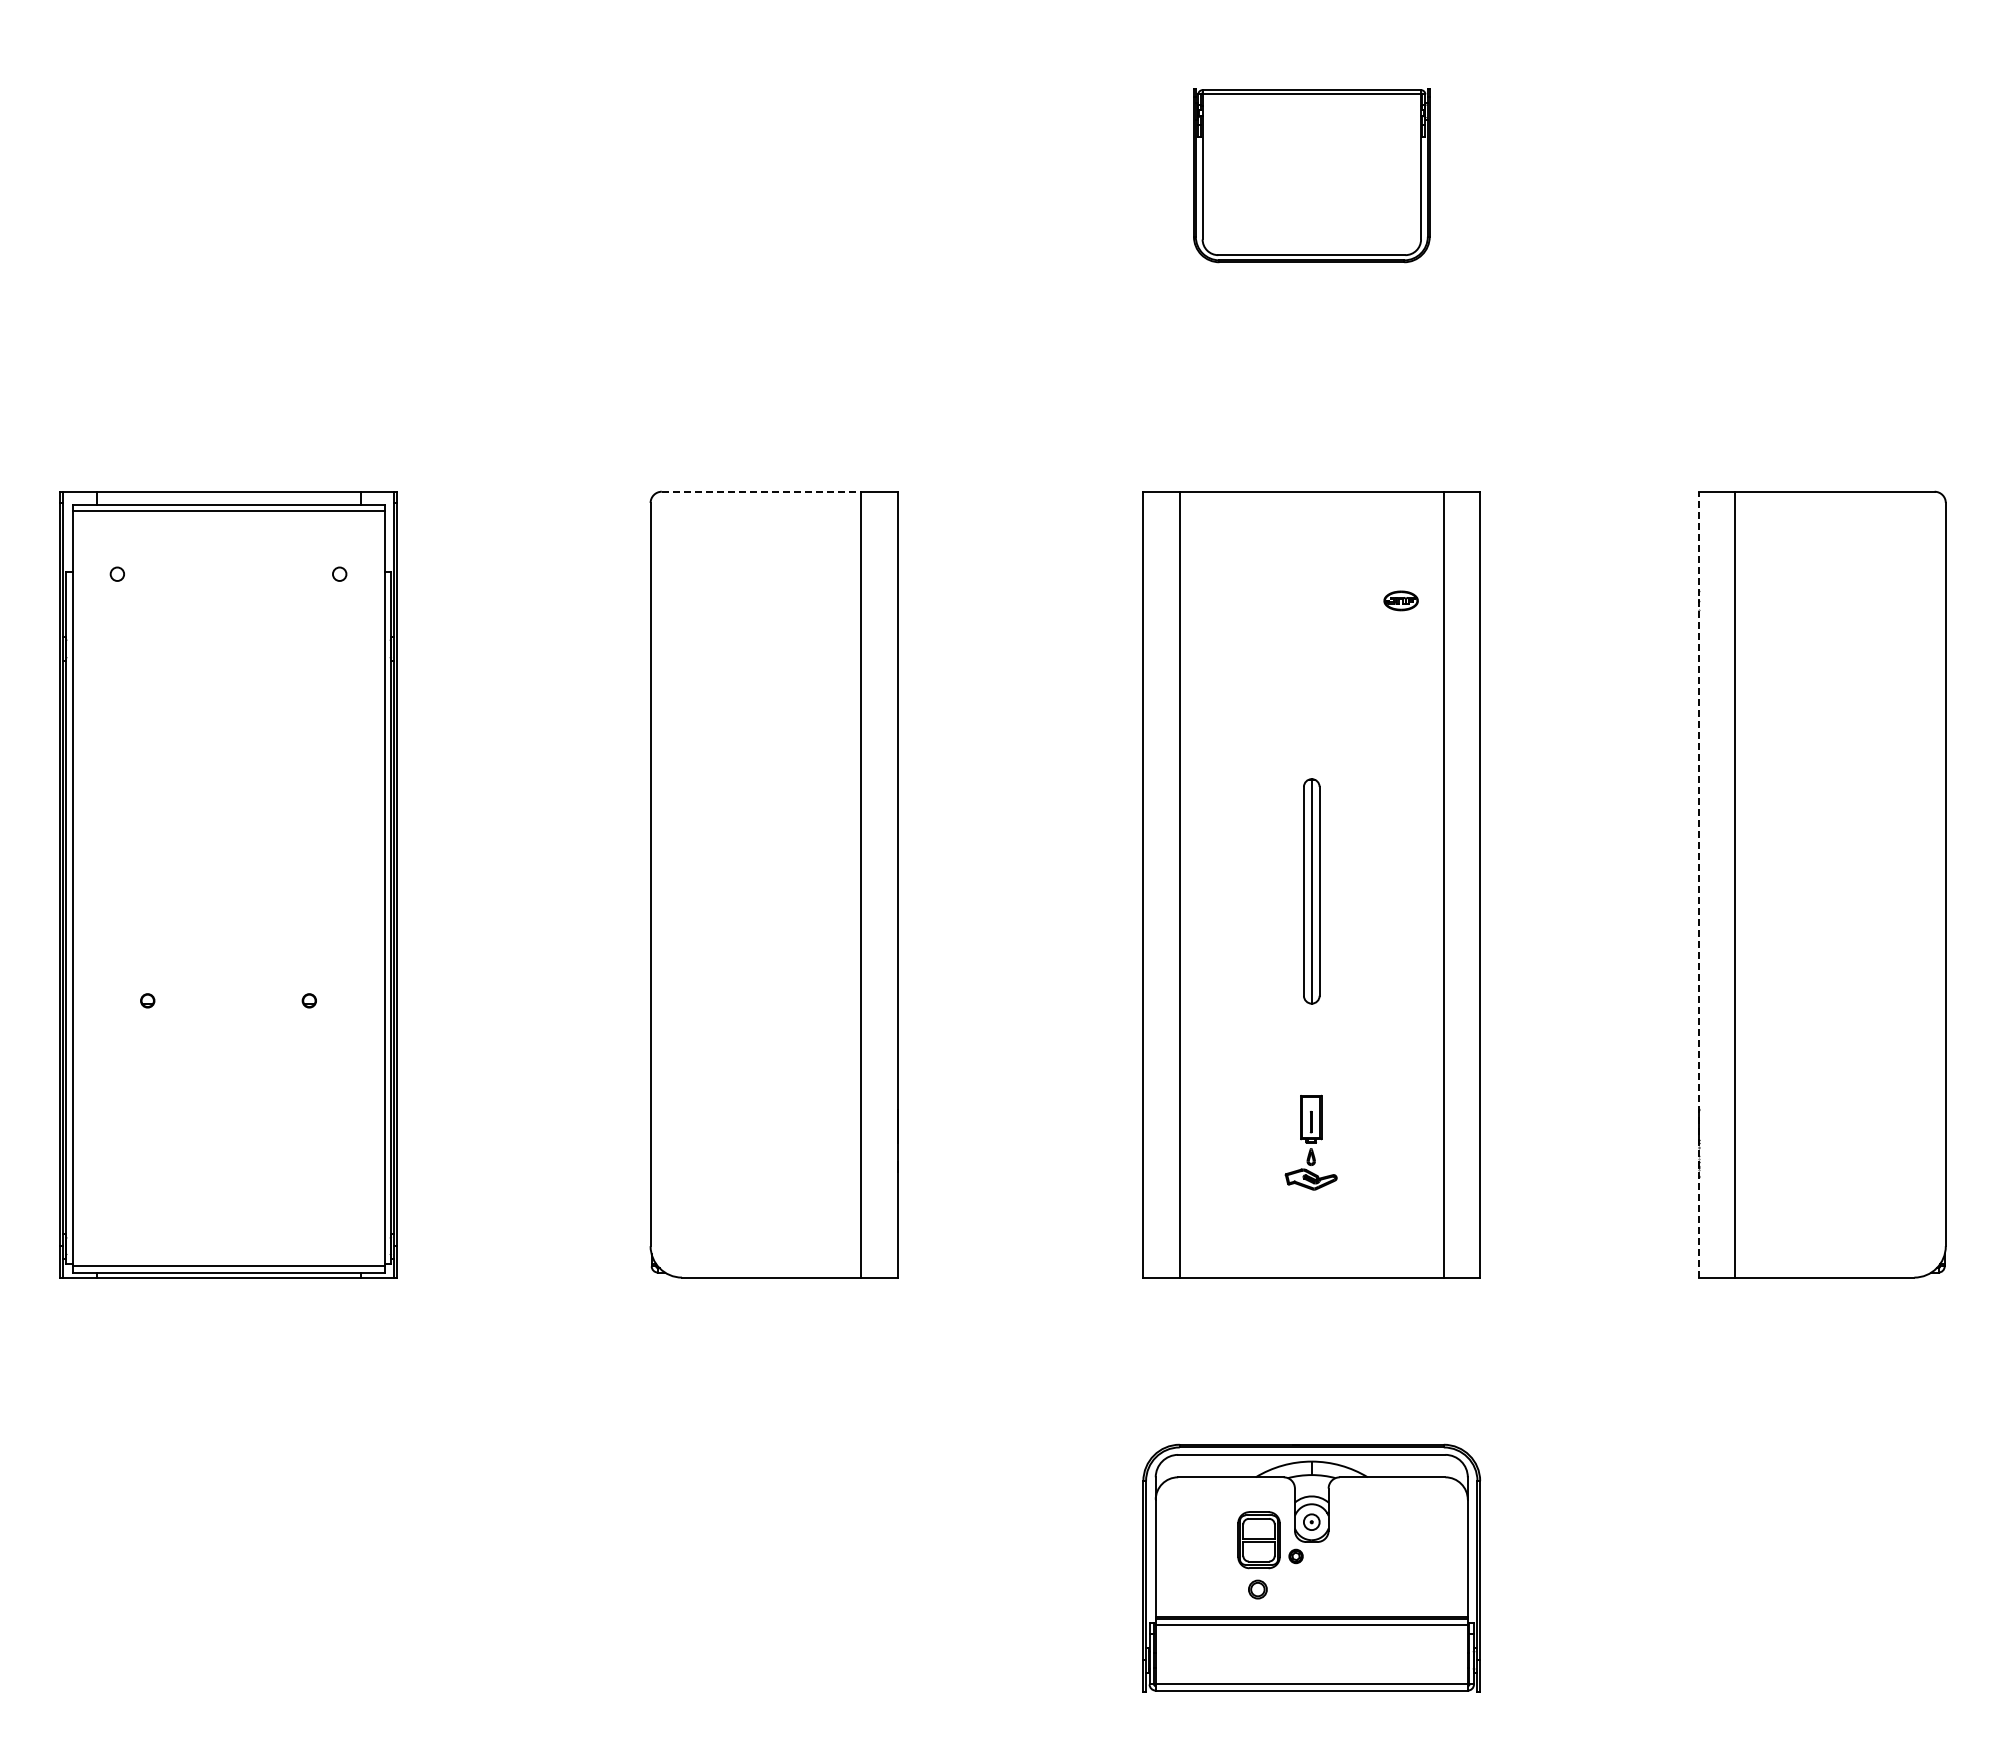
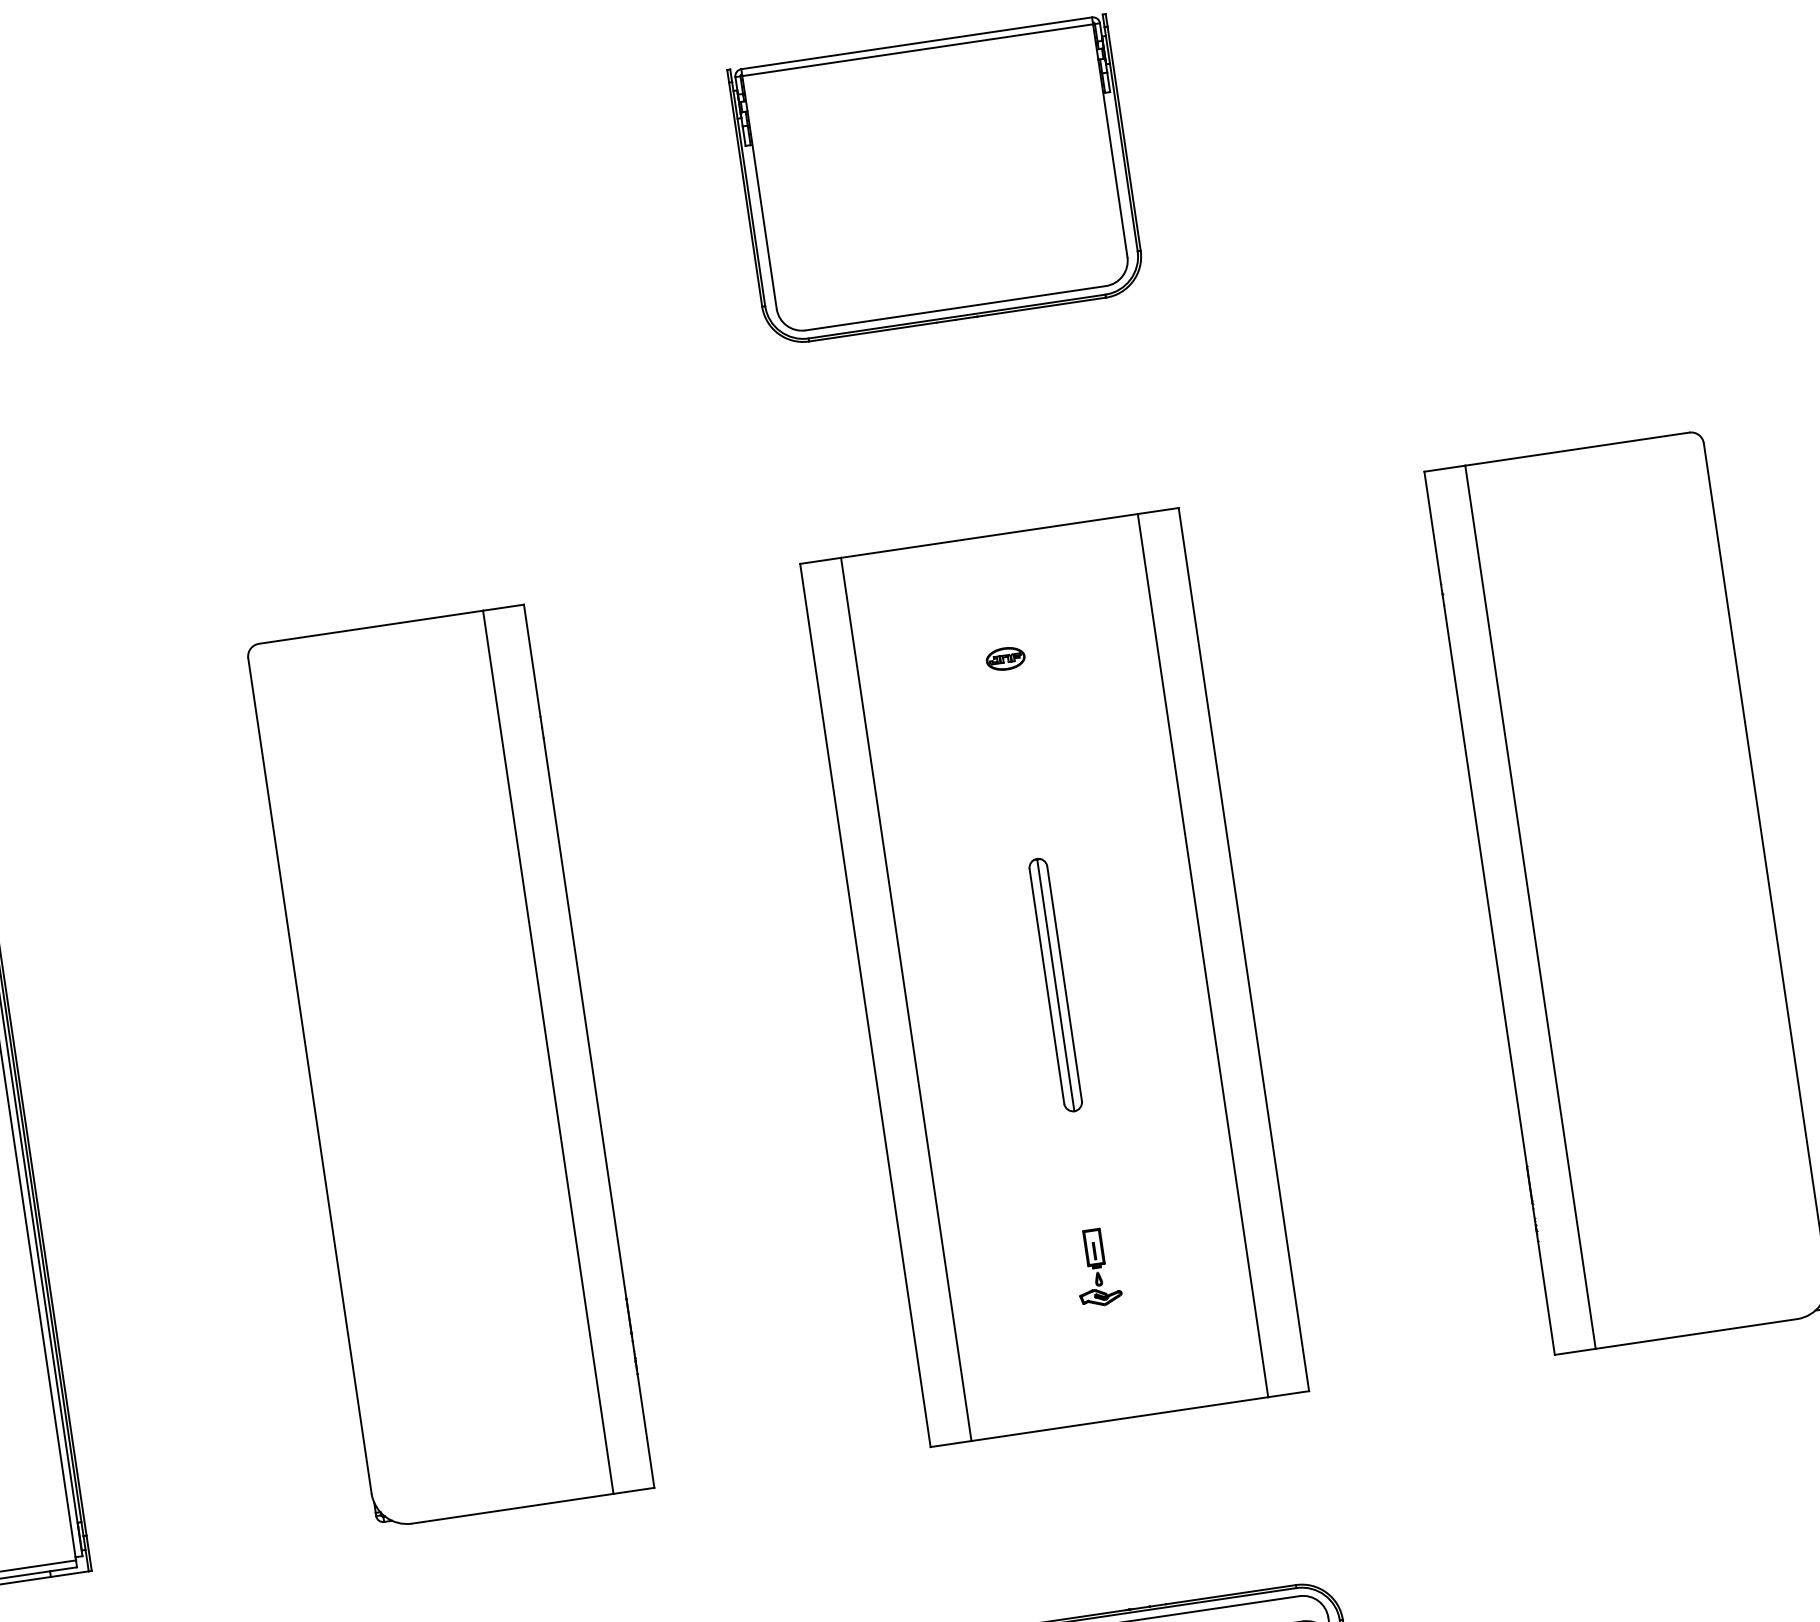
part: (1311, 175) -> (936, 180), size x1.43
line: (761, 491) -> (370, 627), dashed -> solid
part: (1400, 600) -> (1004, 658), moved
line: (1698, 884) -> (1489, 913), dashed -> solid
part: (1311, 1142) -> (1097, 1267), size x0.71

